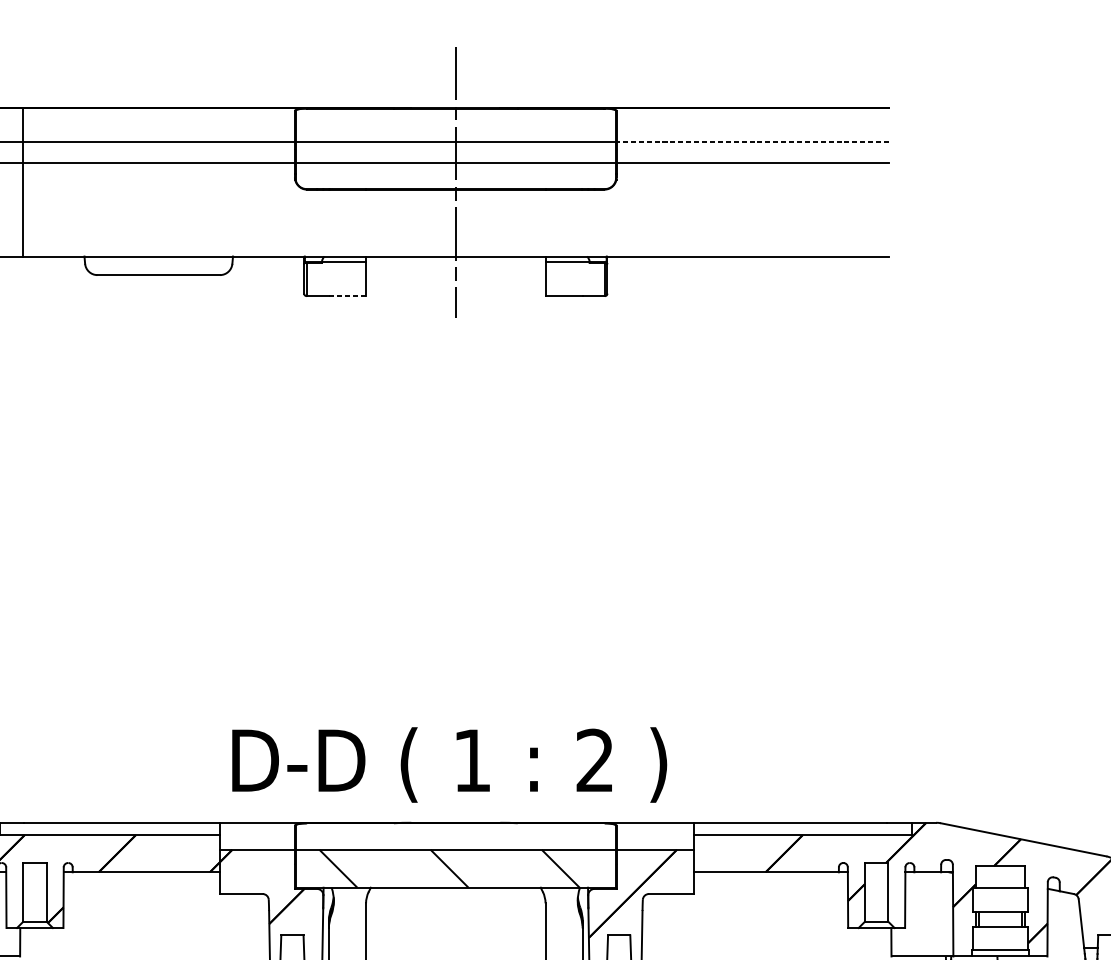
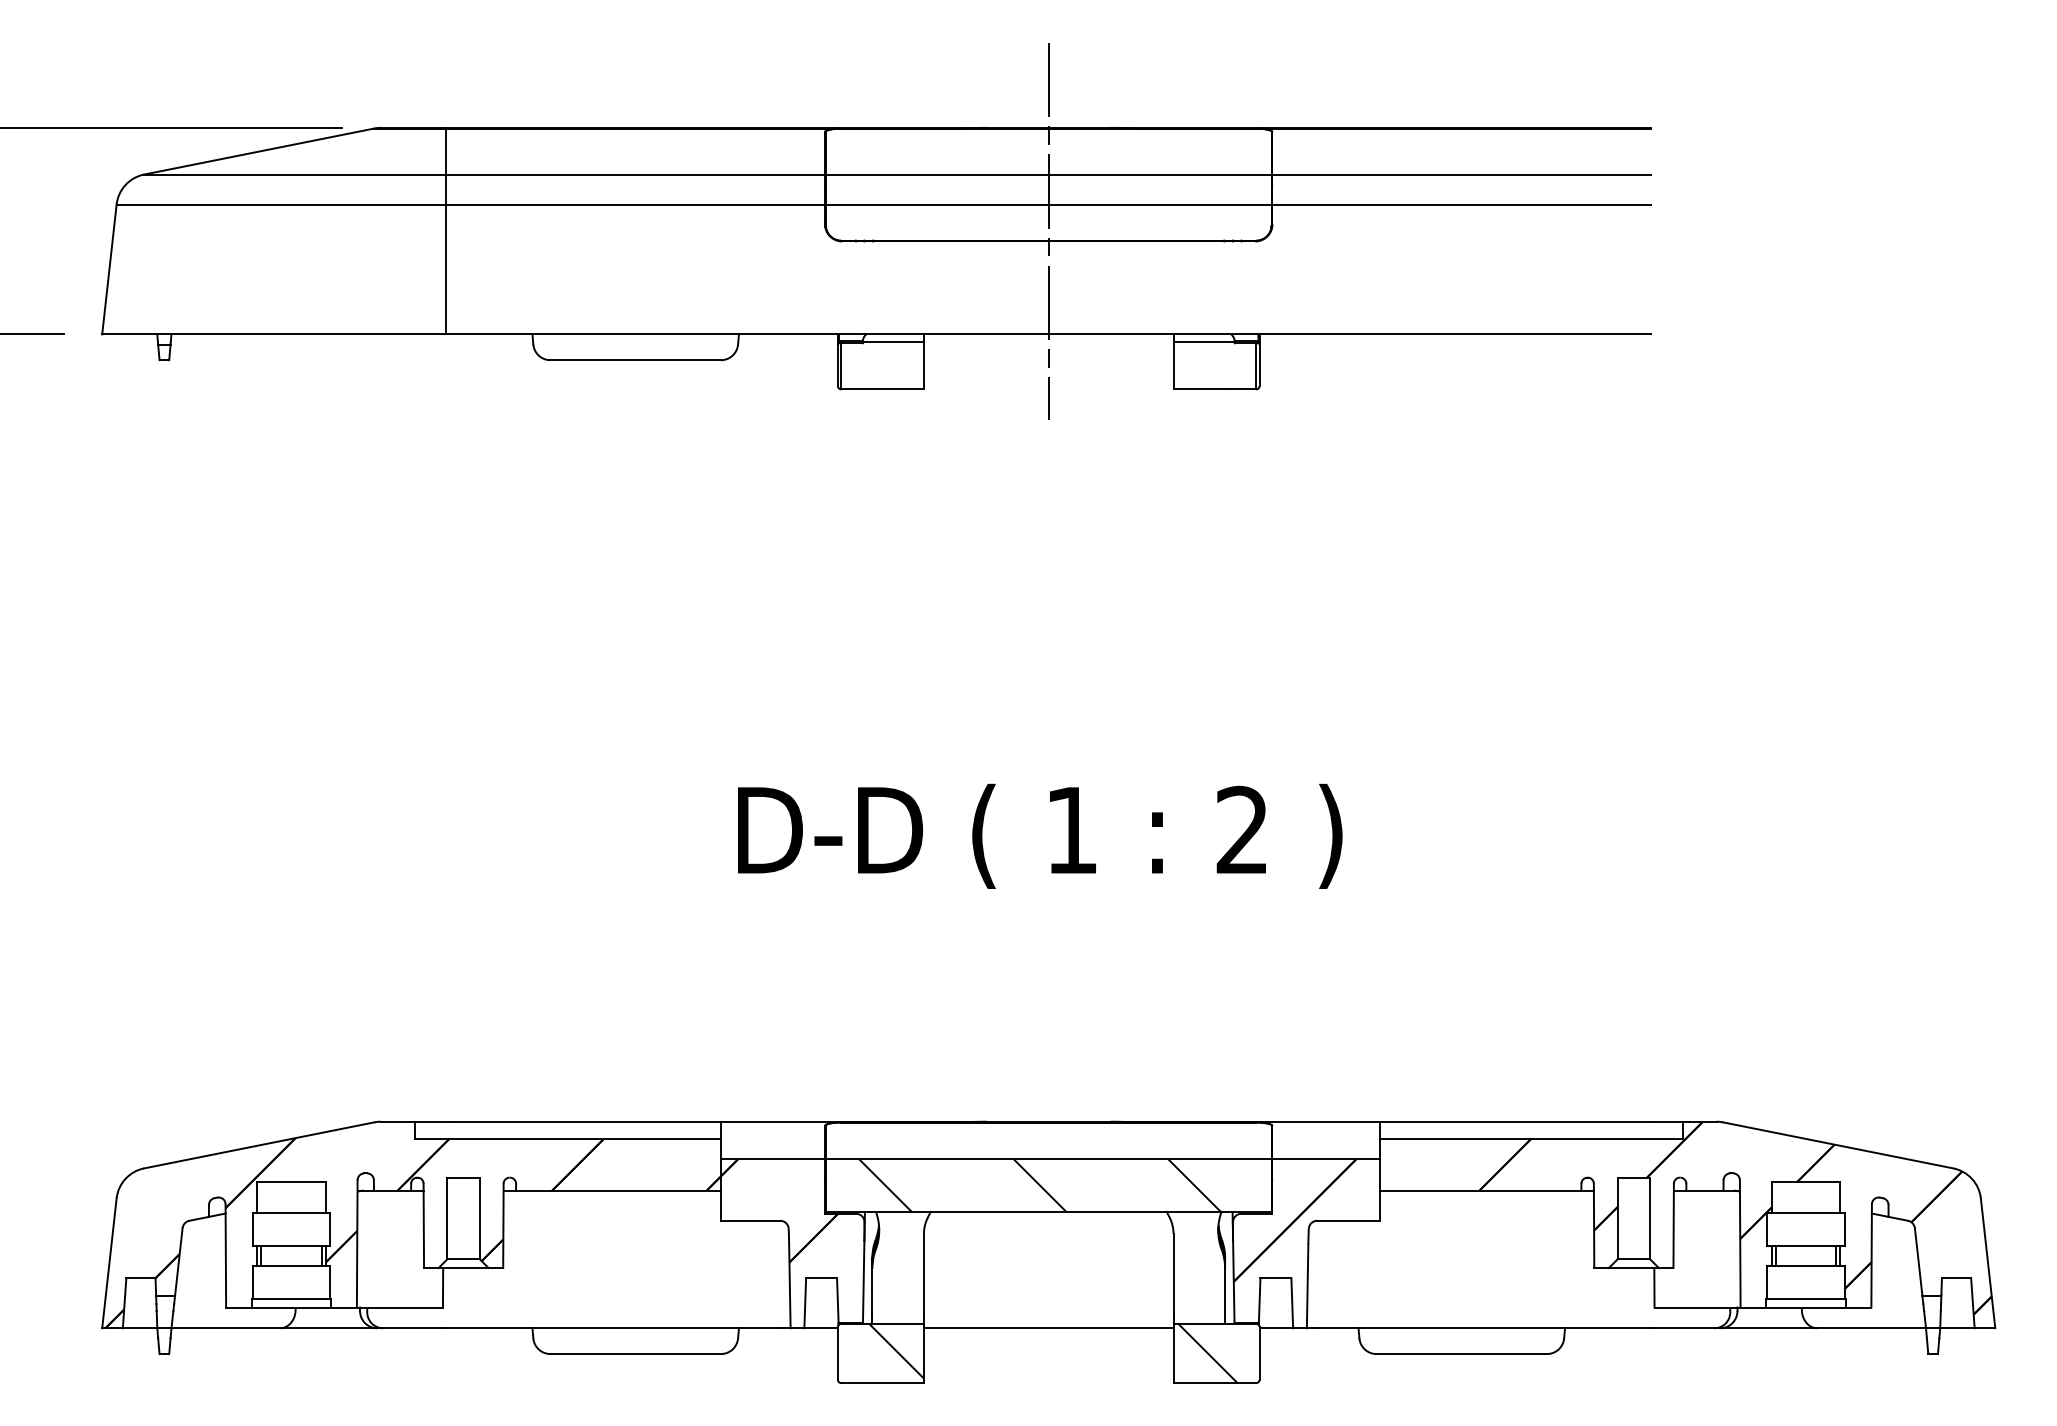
line: (752, 141) -> (1461, 174), dashed -> solid
line: (347, 296) -> (898, 389), dashed -> solid
text: (449, 764) -> (1040, 835), moved

